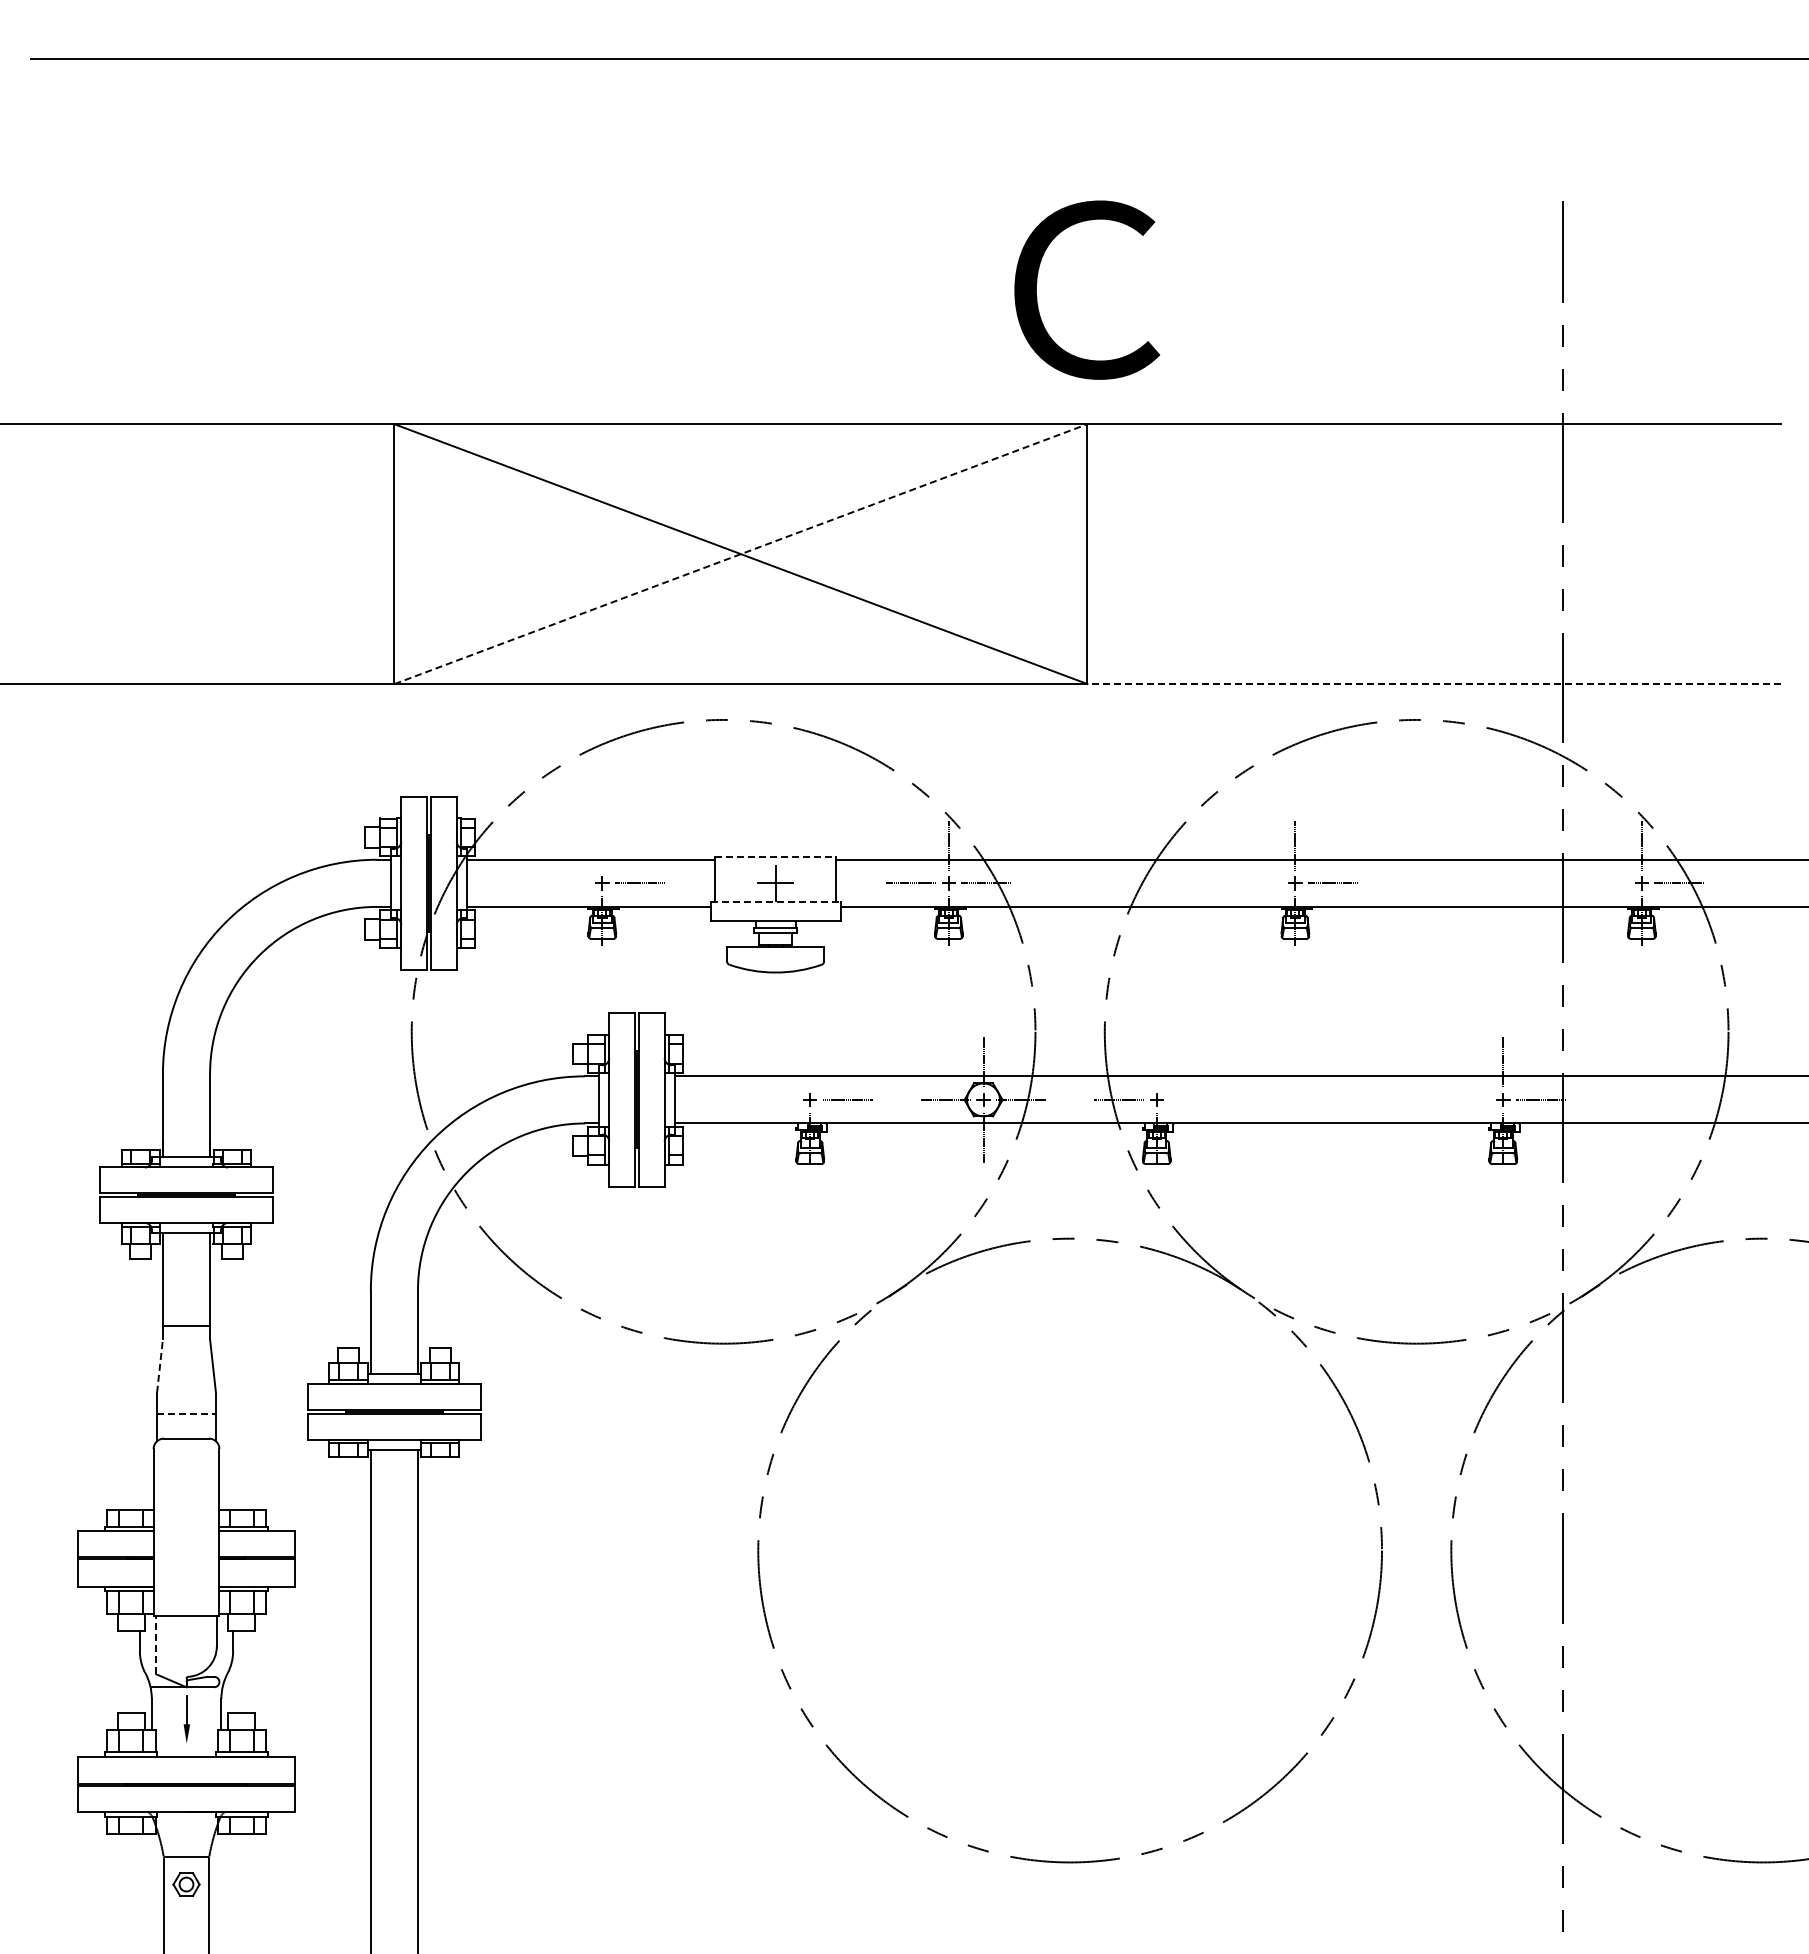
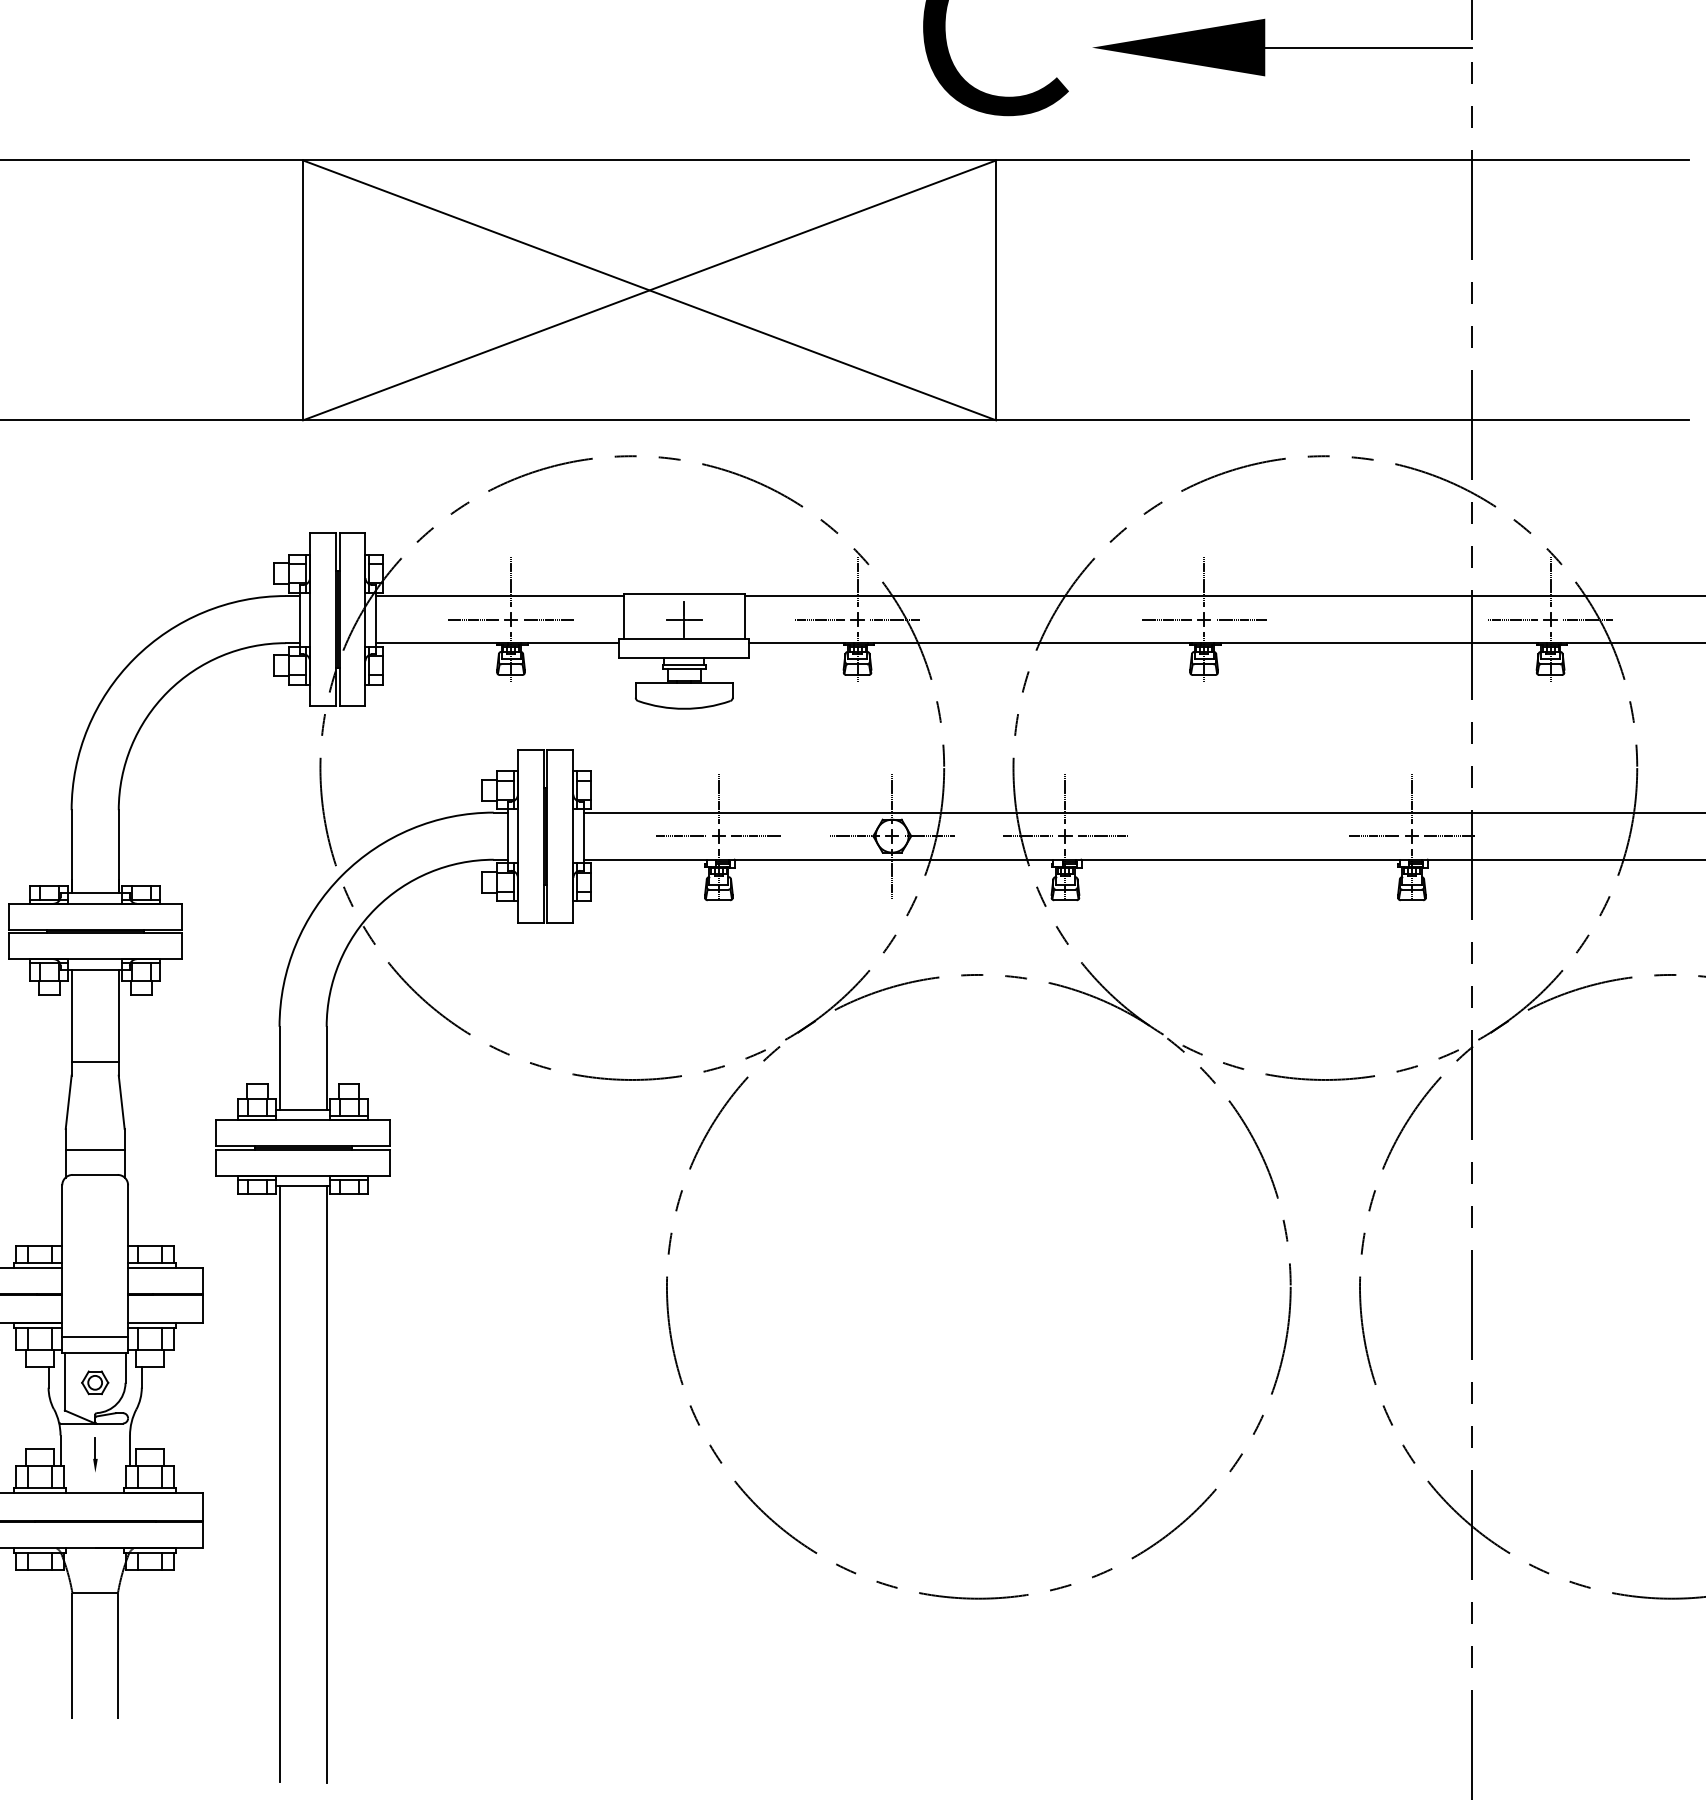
part: (1373, 310) -> (1282, 46), added
line: (741, 553) -> (650, 289), dashed -> solid
line: (1433, 684) -> (1342, 420), dashed -> solid
line: (602, 845) -> (511, 581), added
line: (775, 857) -> (684, 593), dashed -> solid
line: (564, 883) -> (473, 619), added
line: (1257, 883) -> (1166, 619), added
line: (1604, 883) -> (1513, 619), added
line: (775, 902) -> (684, 638), dashed -> solid
line: (810, 1062) -> (719, 798), added
line: (1156, 1062) -> (1065, 798), added
line: (772, 1099) -> (681, 835), added
line: (1194, 1099) -> (1103, 835), added
line: (1465, 1099) -> (1374, 835), added
line: (160, 1366) -> (69, 1102), dashed -> solid
line: (187, 1413) -> (96, 1149), dashed -> solid
line: (186, 1600) -> (95, 1336), added
line: (156, 1644) -> (65, 1380), dashed -> solid
part: (186, 1718) -> (95, 1454), size x0.71
part: (186, 1884) -> (95, 1382), moved

